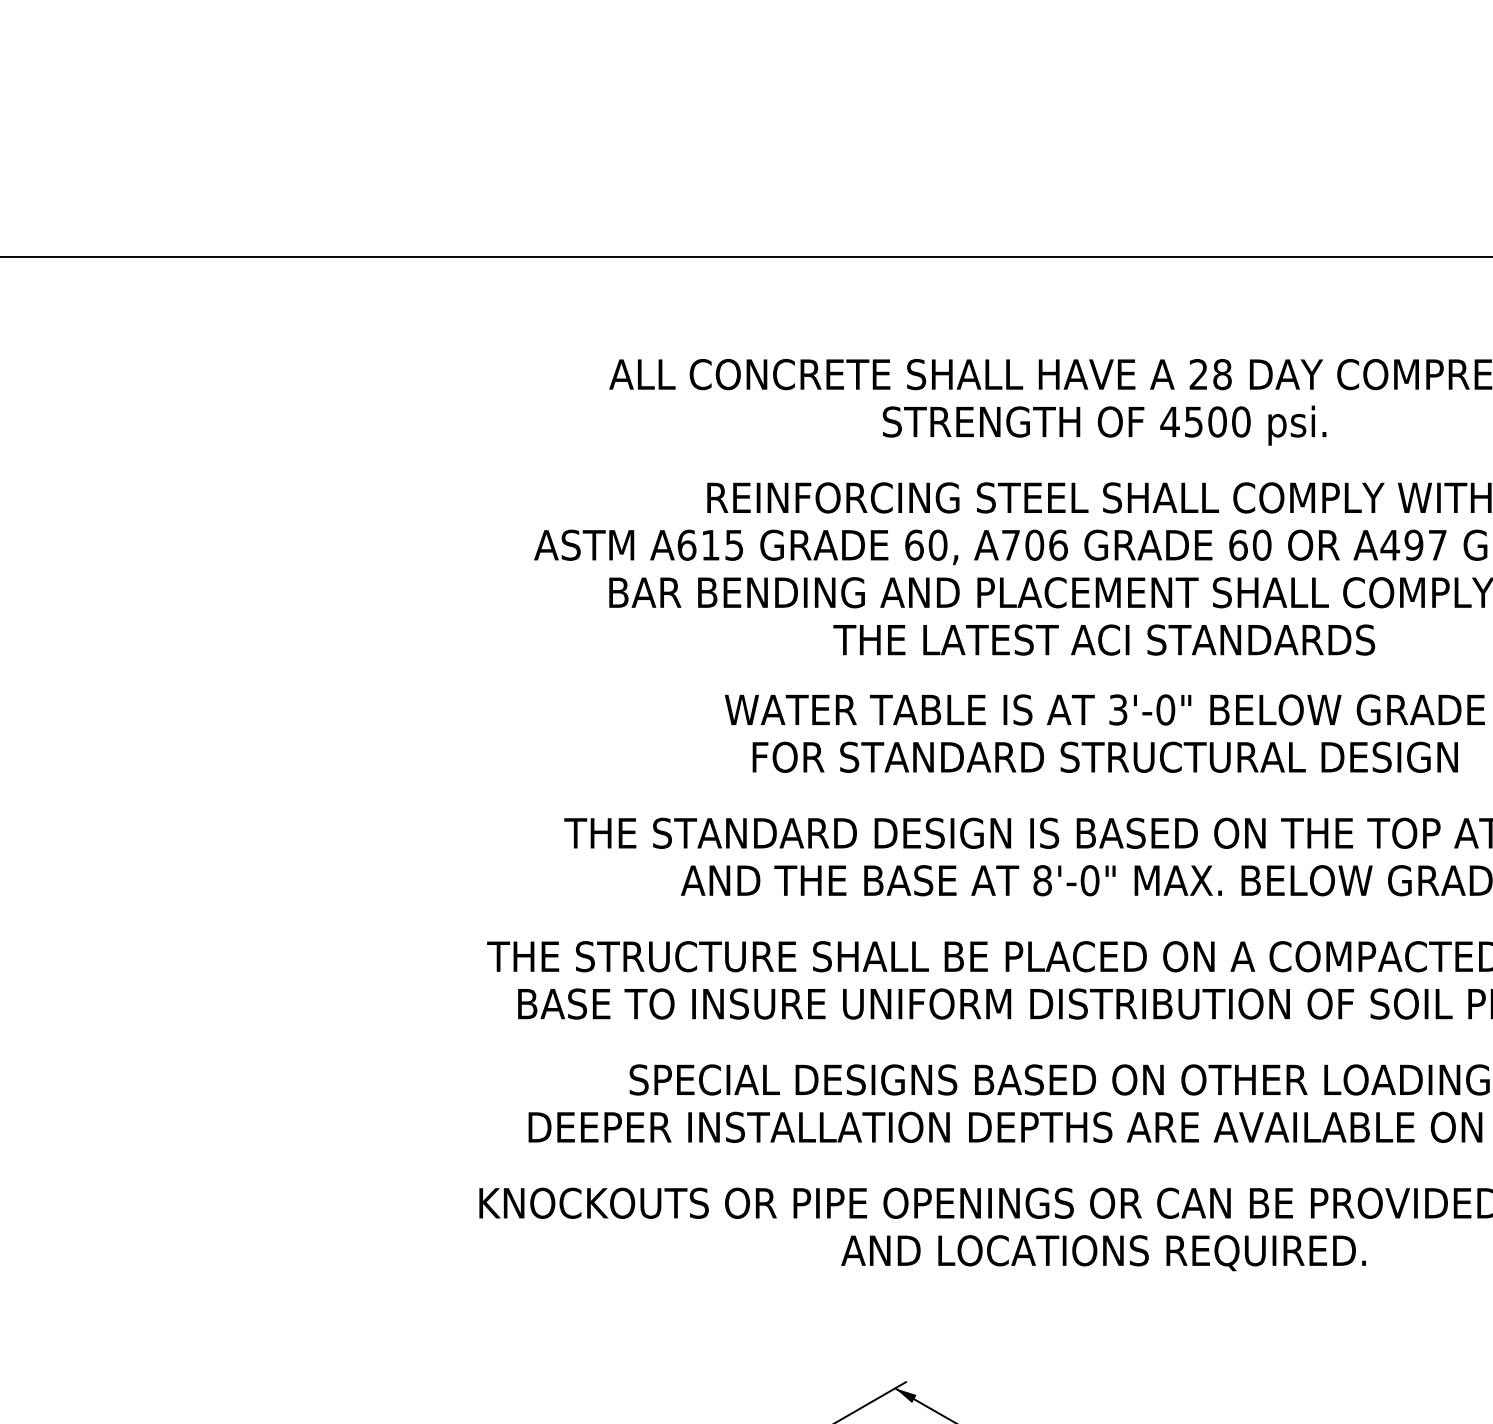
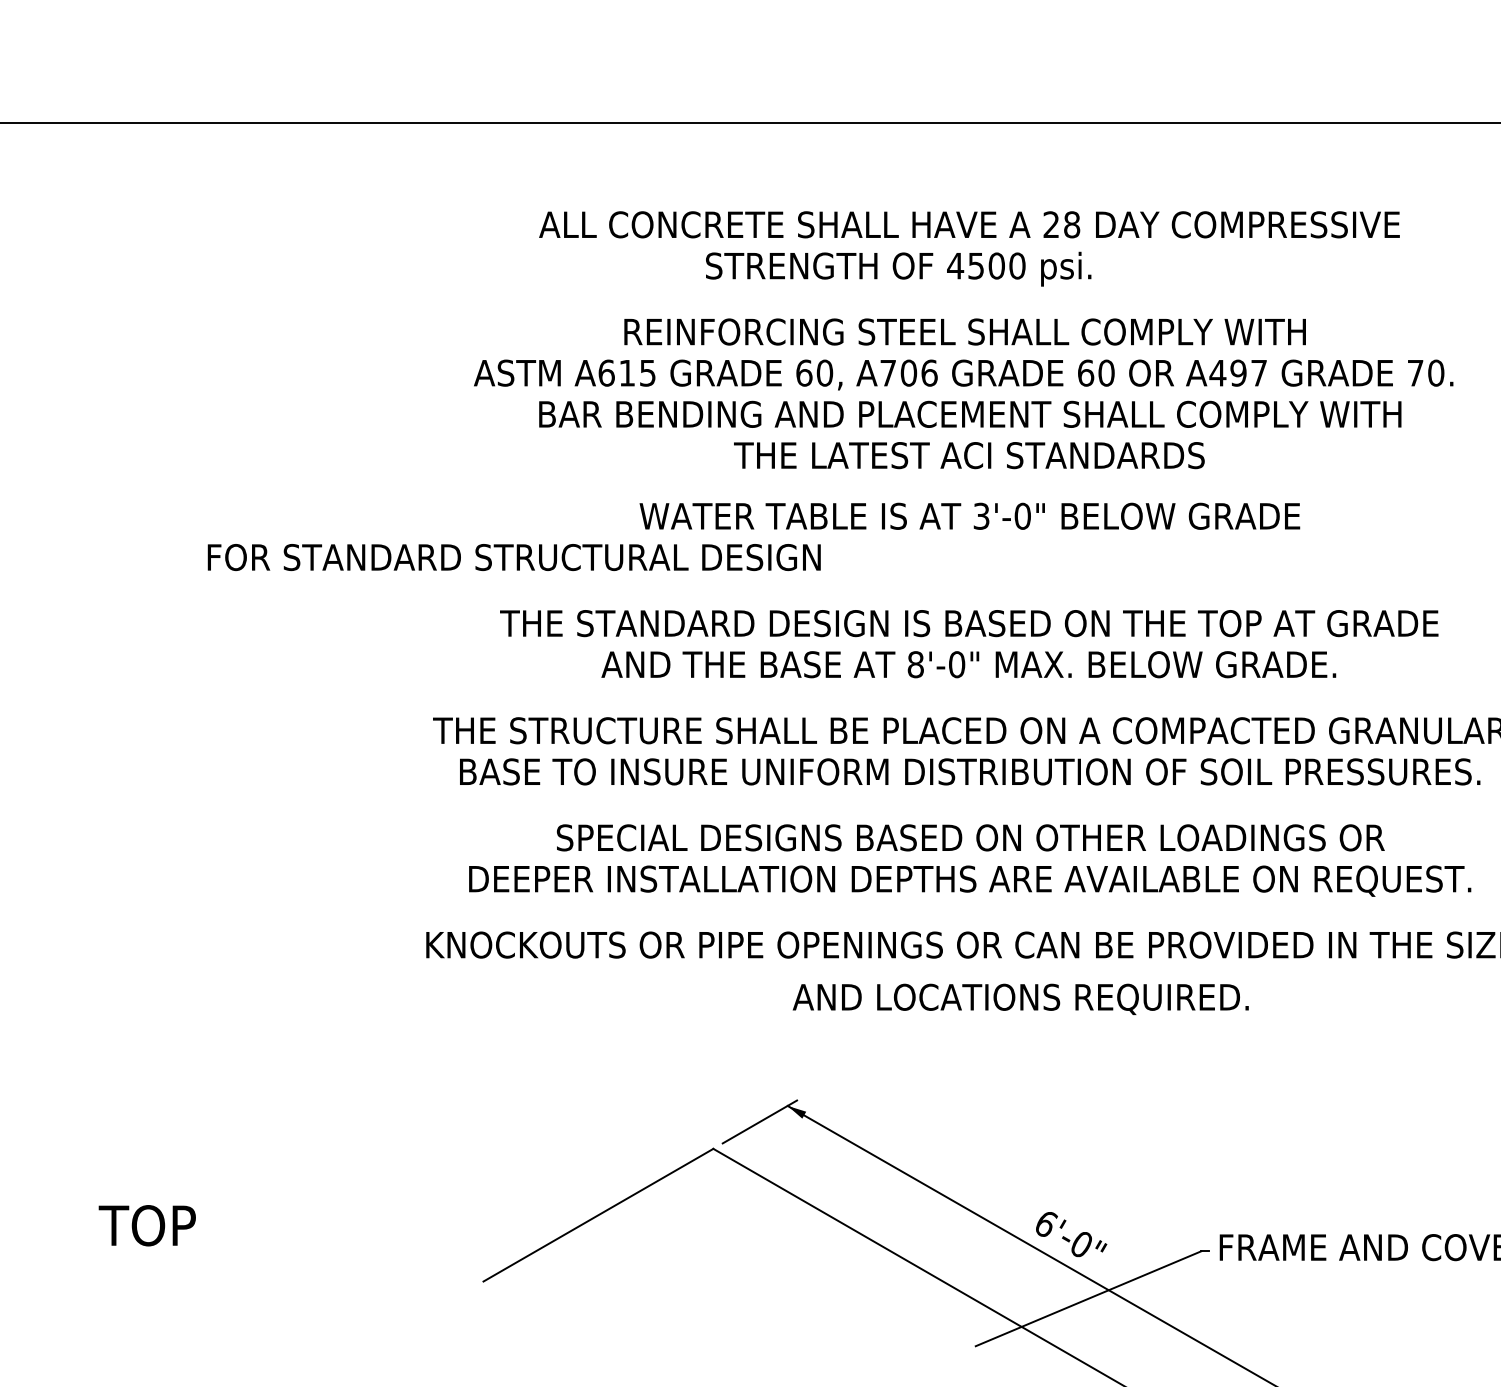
text: (1104, 424) -> (898, 268), moved
text: (1104, 757) -> (513, 557), moved
text: (1103, 1252) -> (1020, 998), moved

